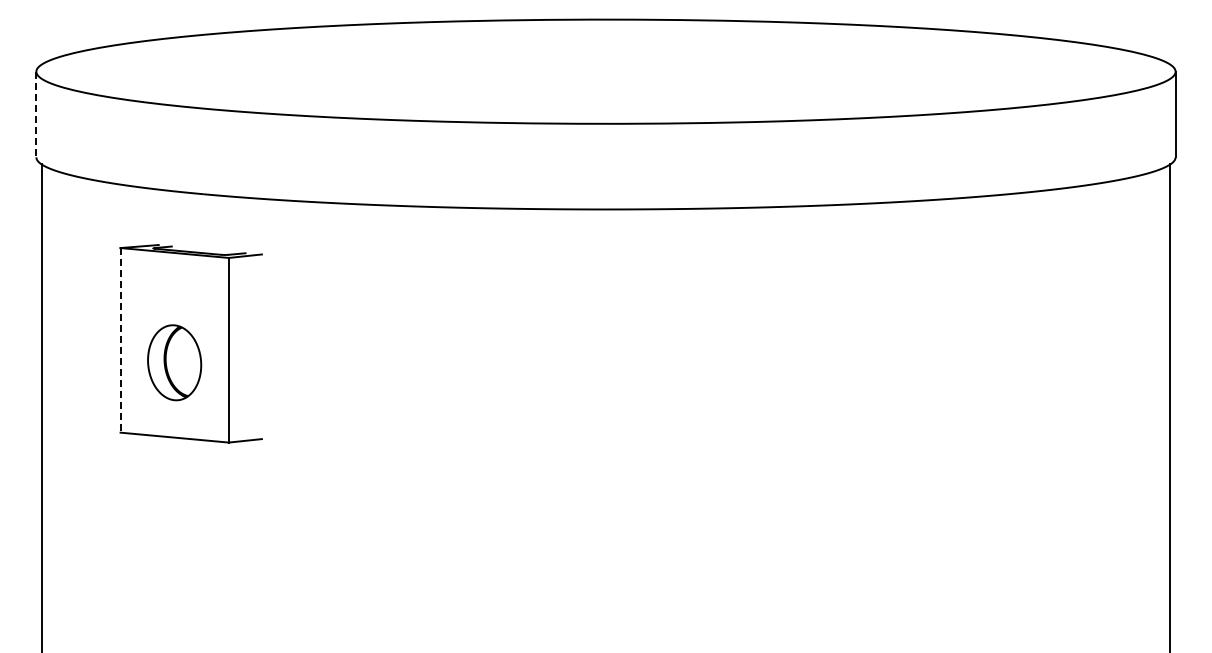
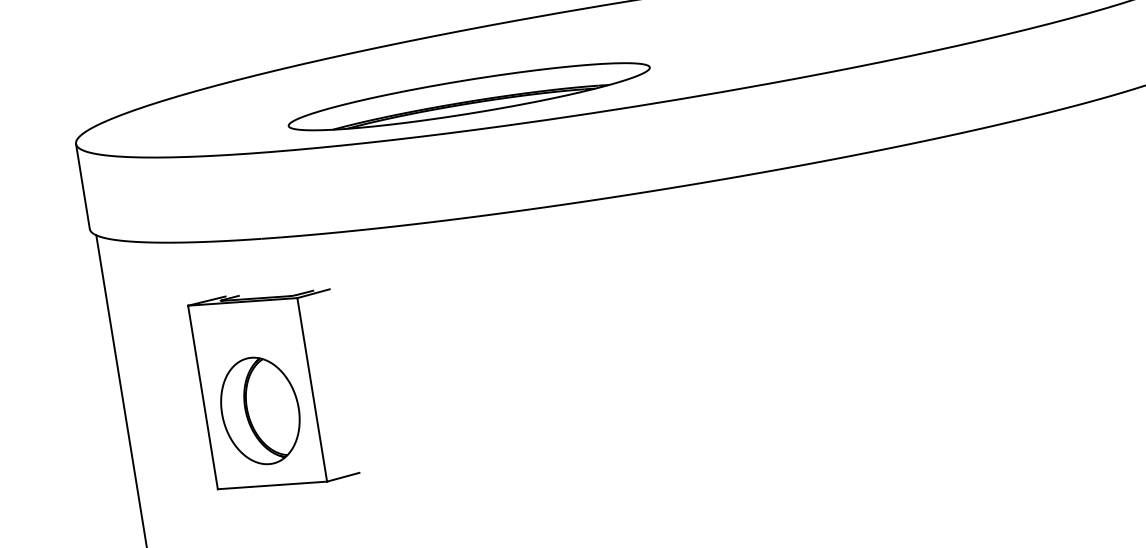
part: (428, 87) -> (468, 96), added
line: (36, 114) -> (83, 186), dashed -> solid
line: (120, 340) -> (202, 397), dashed -> solid
part: (174, 362) -> (260, 410), size x1.43

